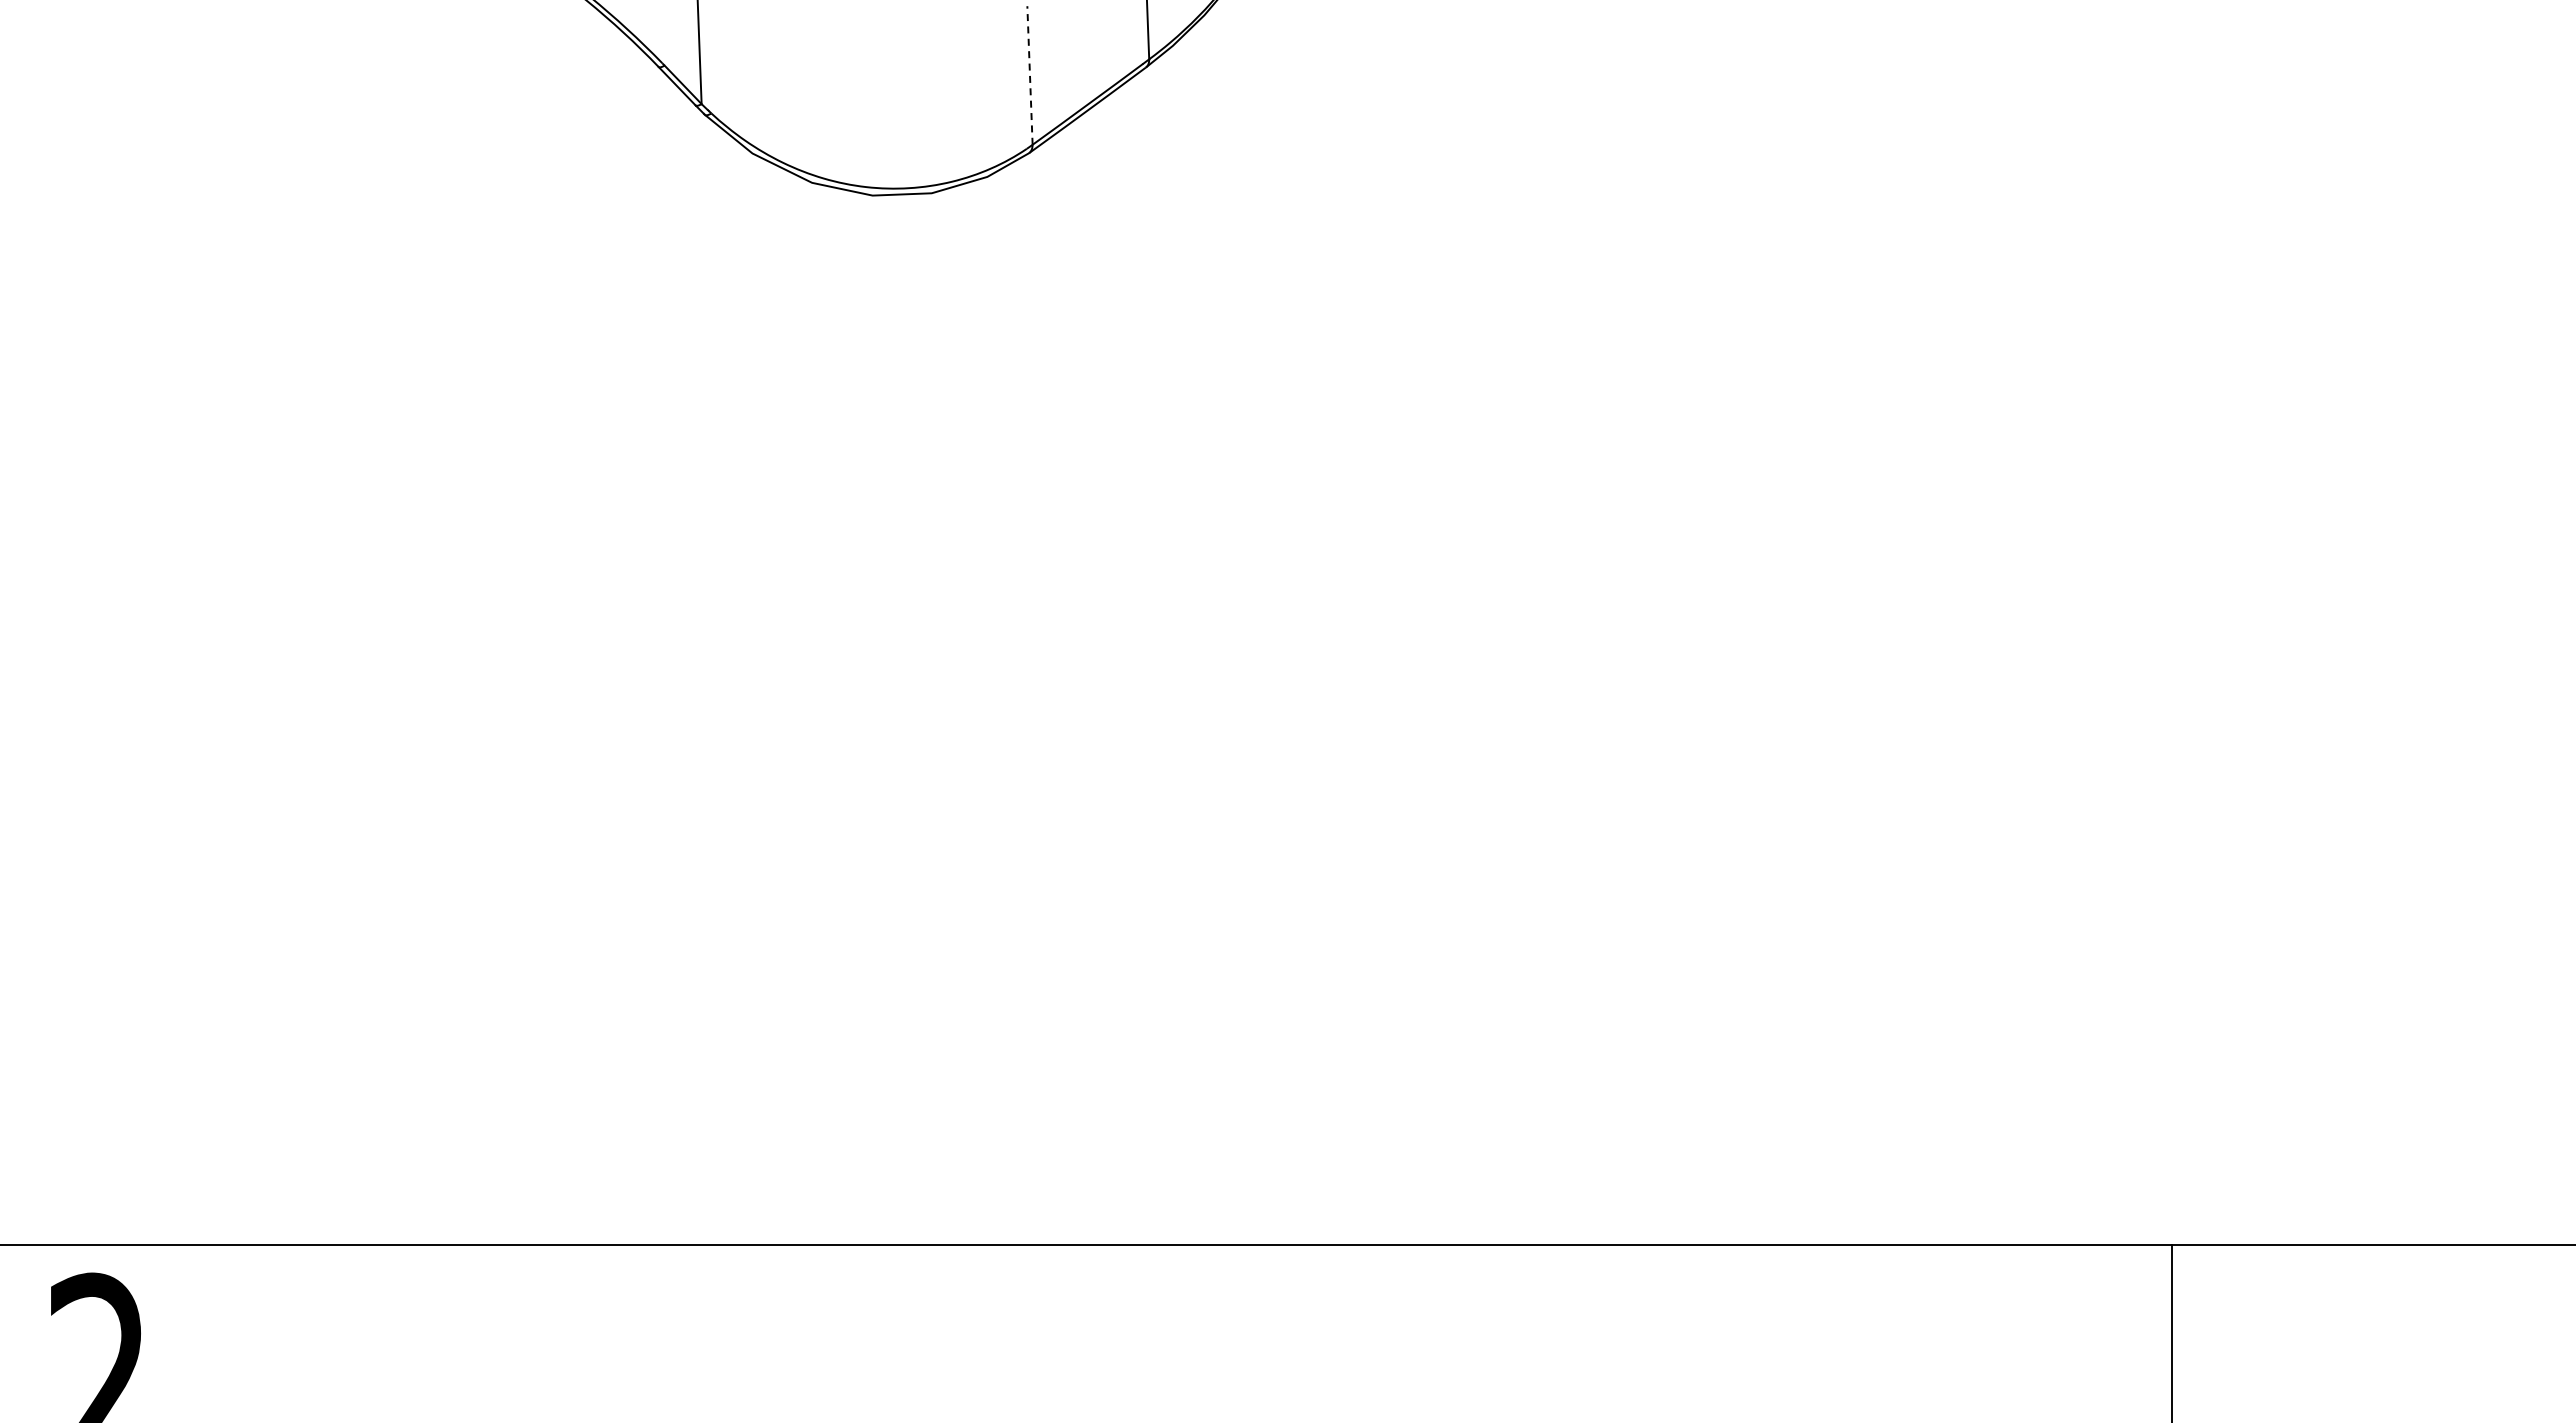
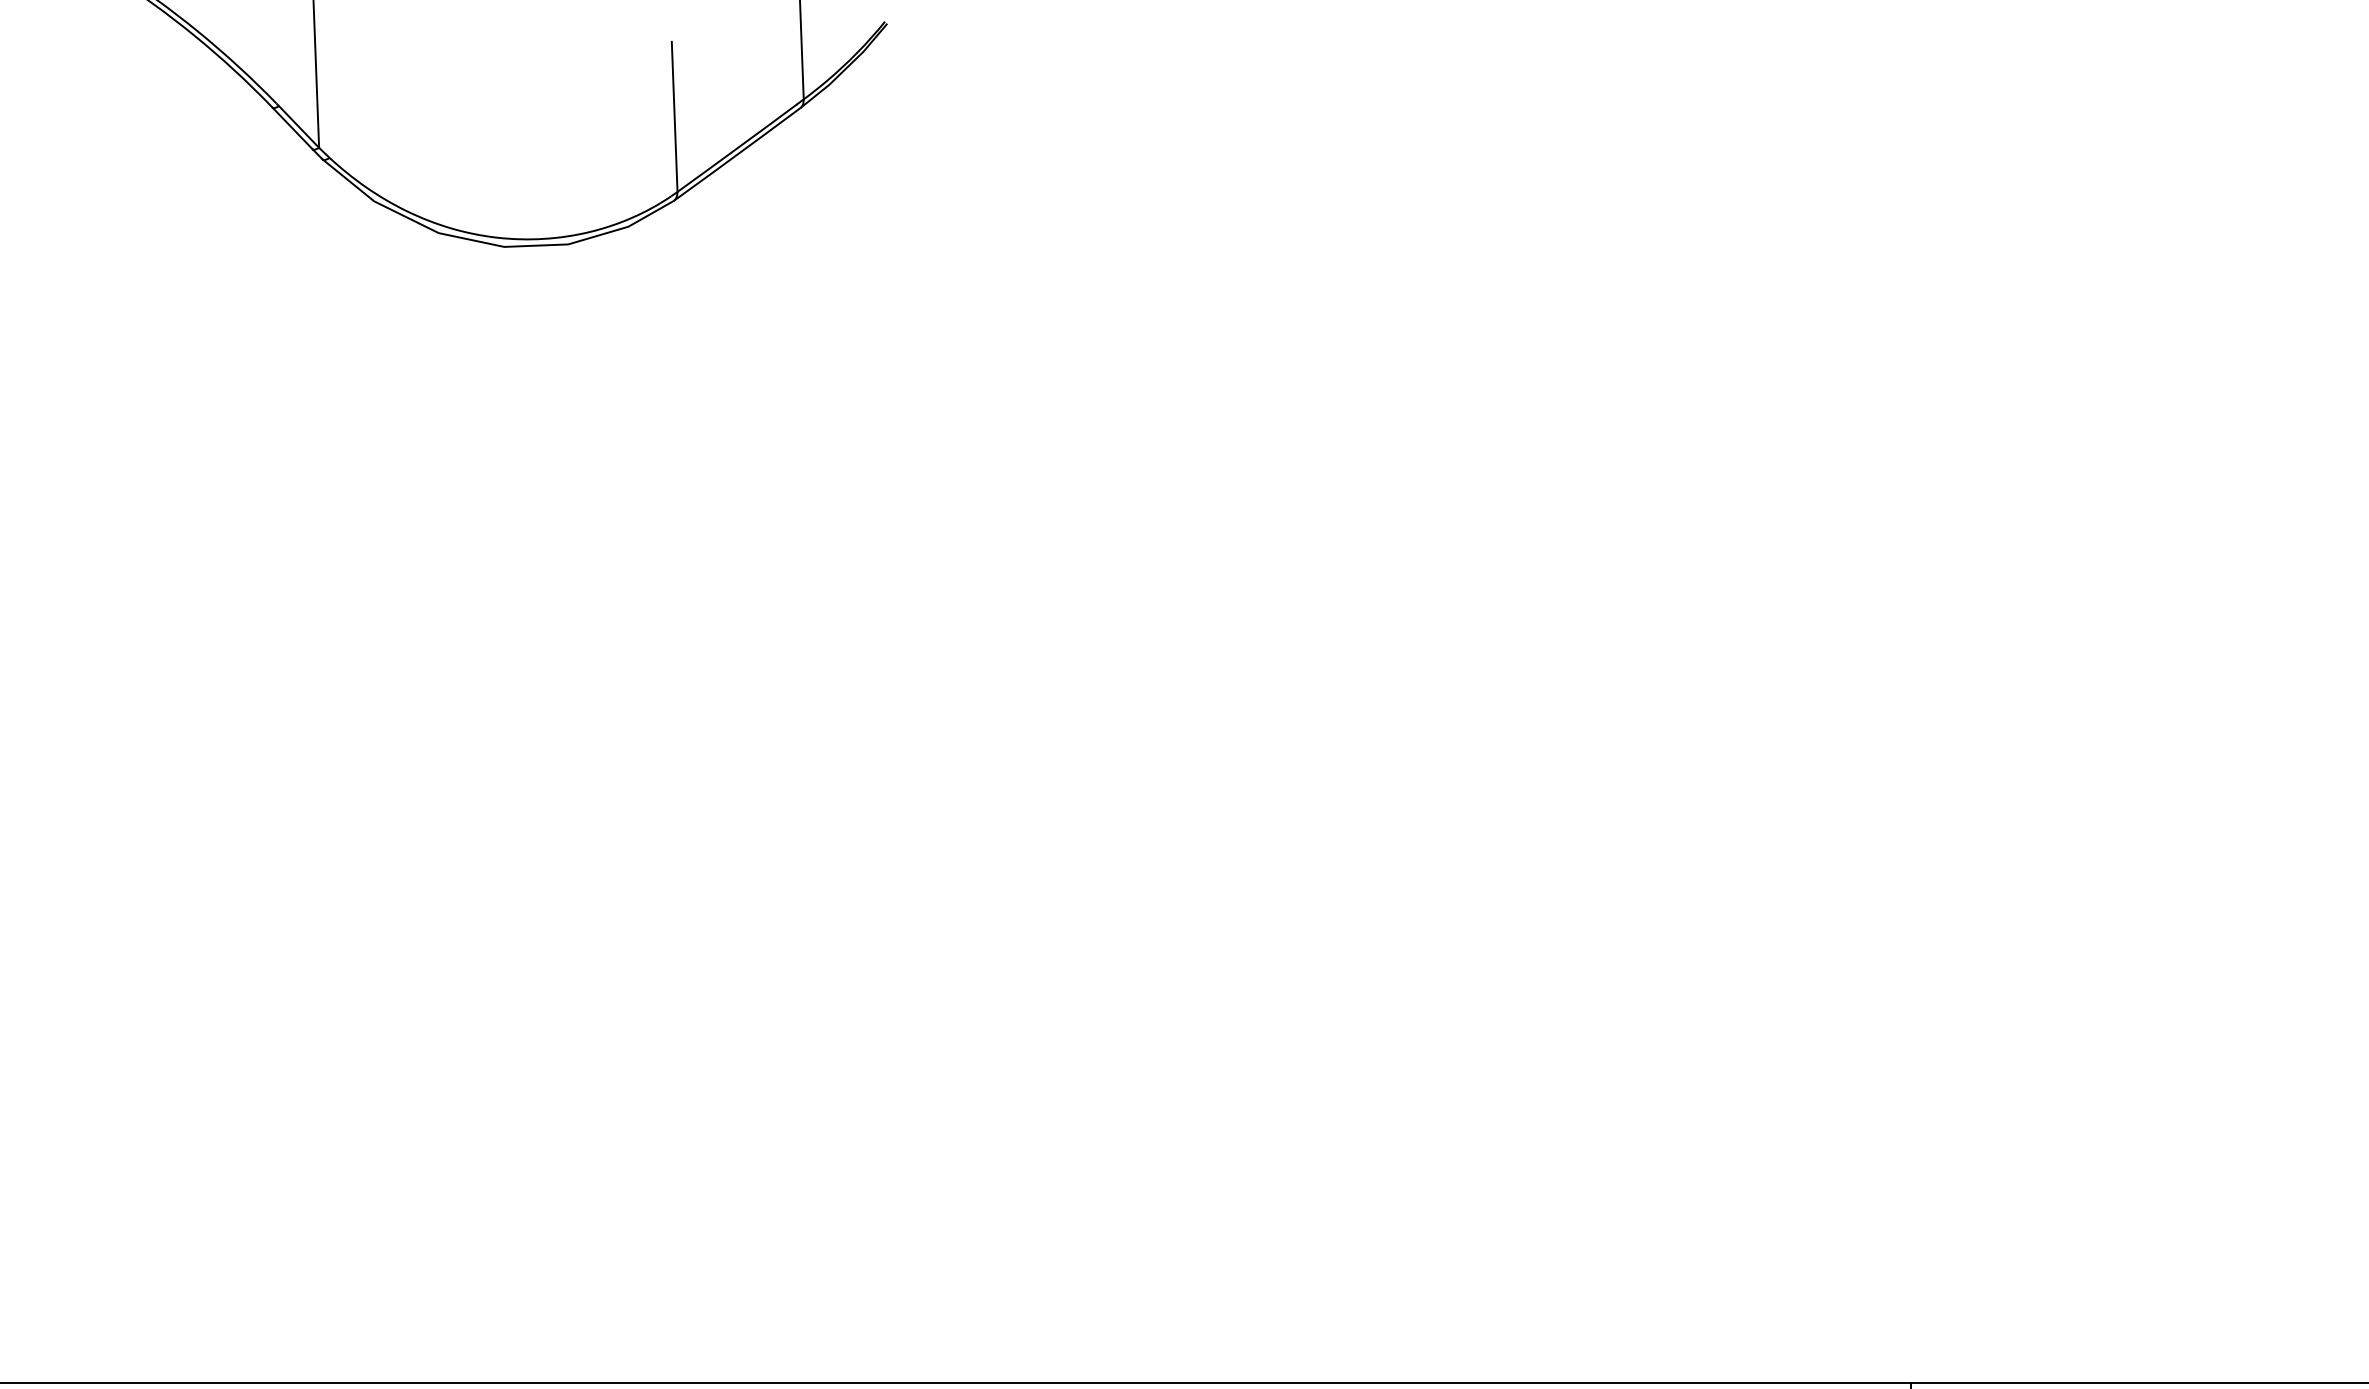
line: (1029, 75) -> (674, 116), dashed -> solid

